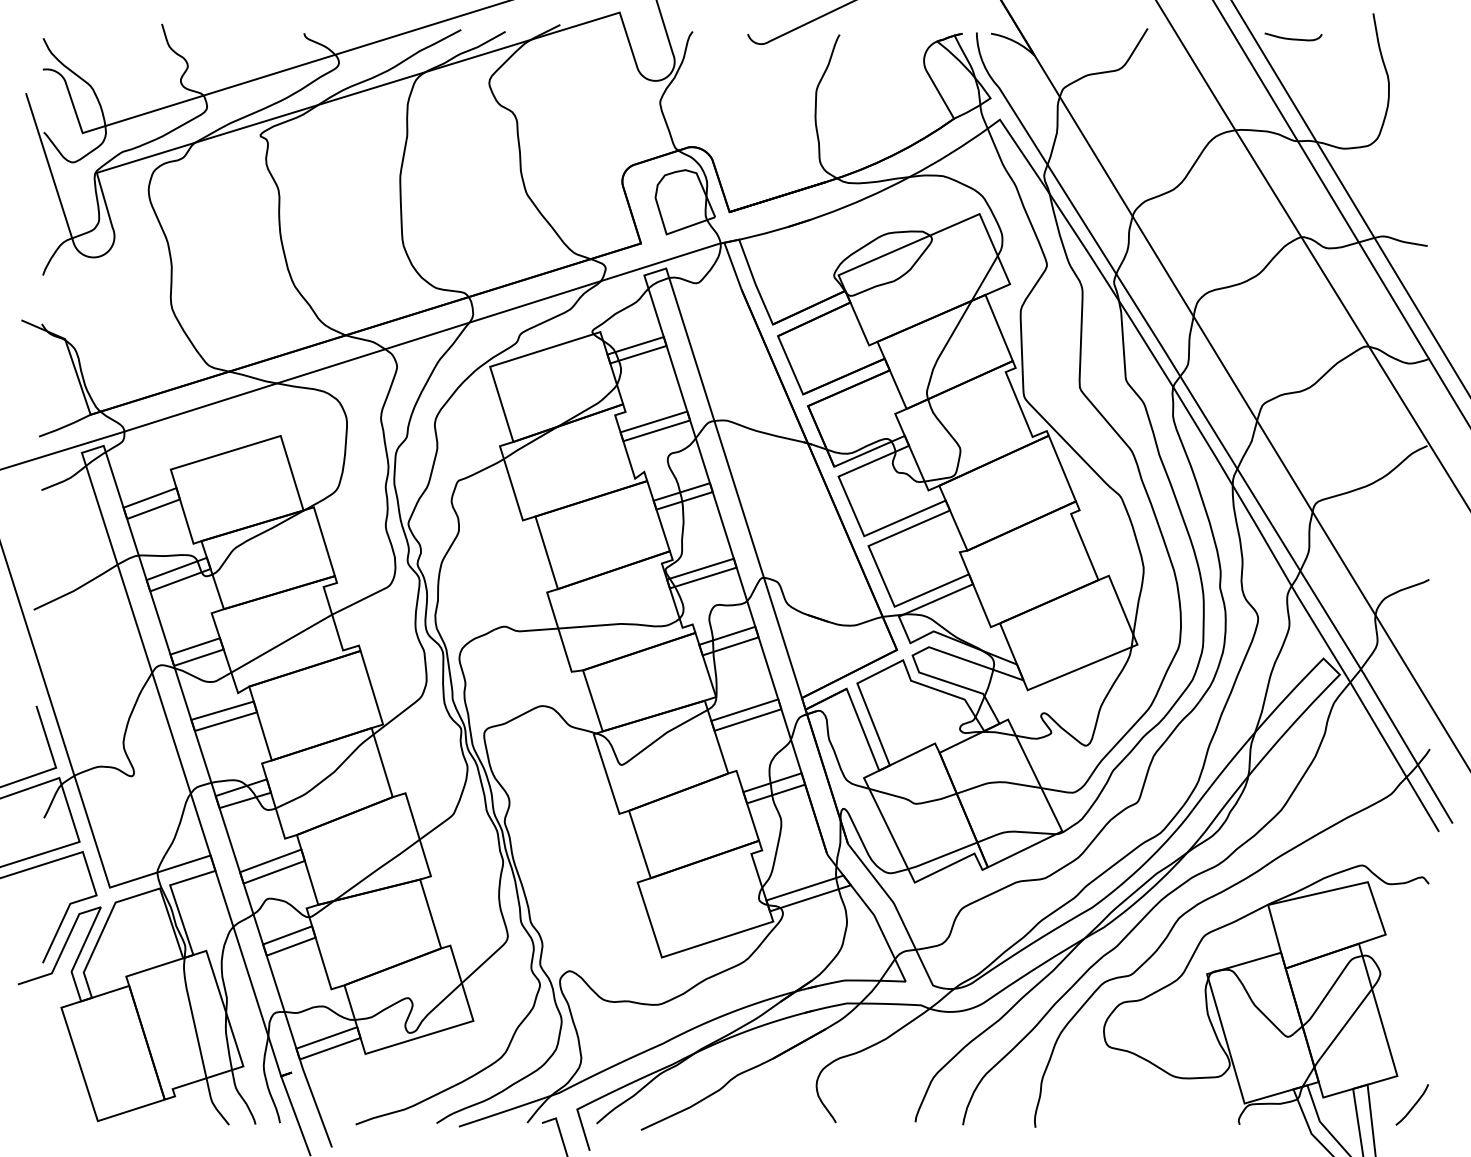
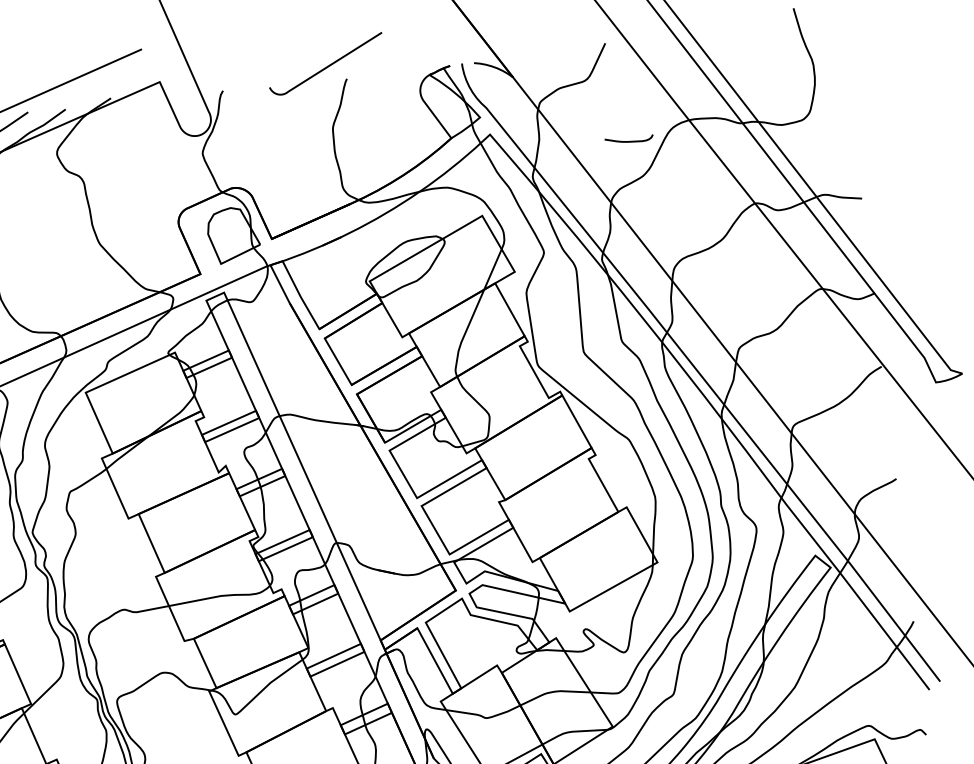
curve: (1293, 38) -> (629, 141), moved

